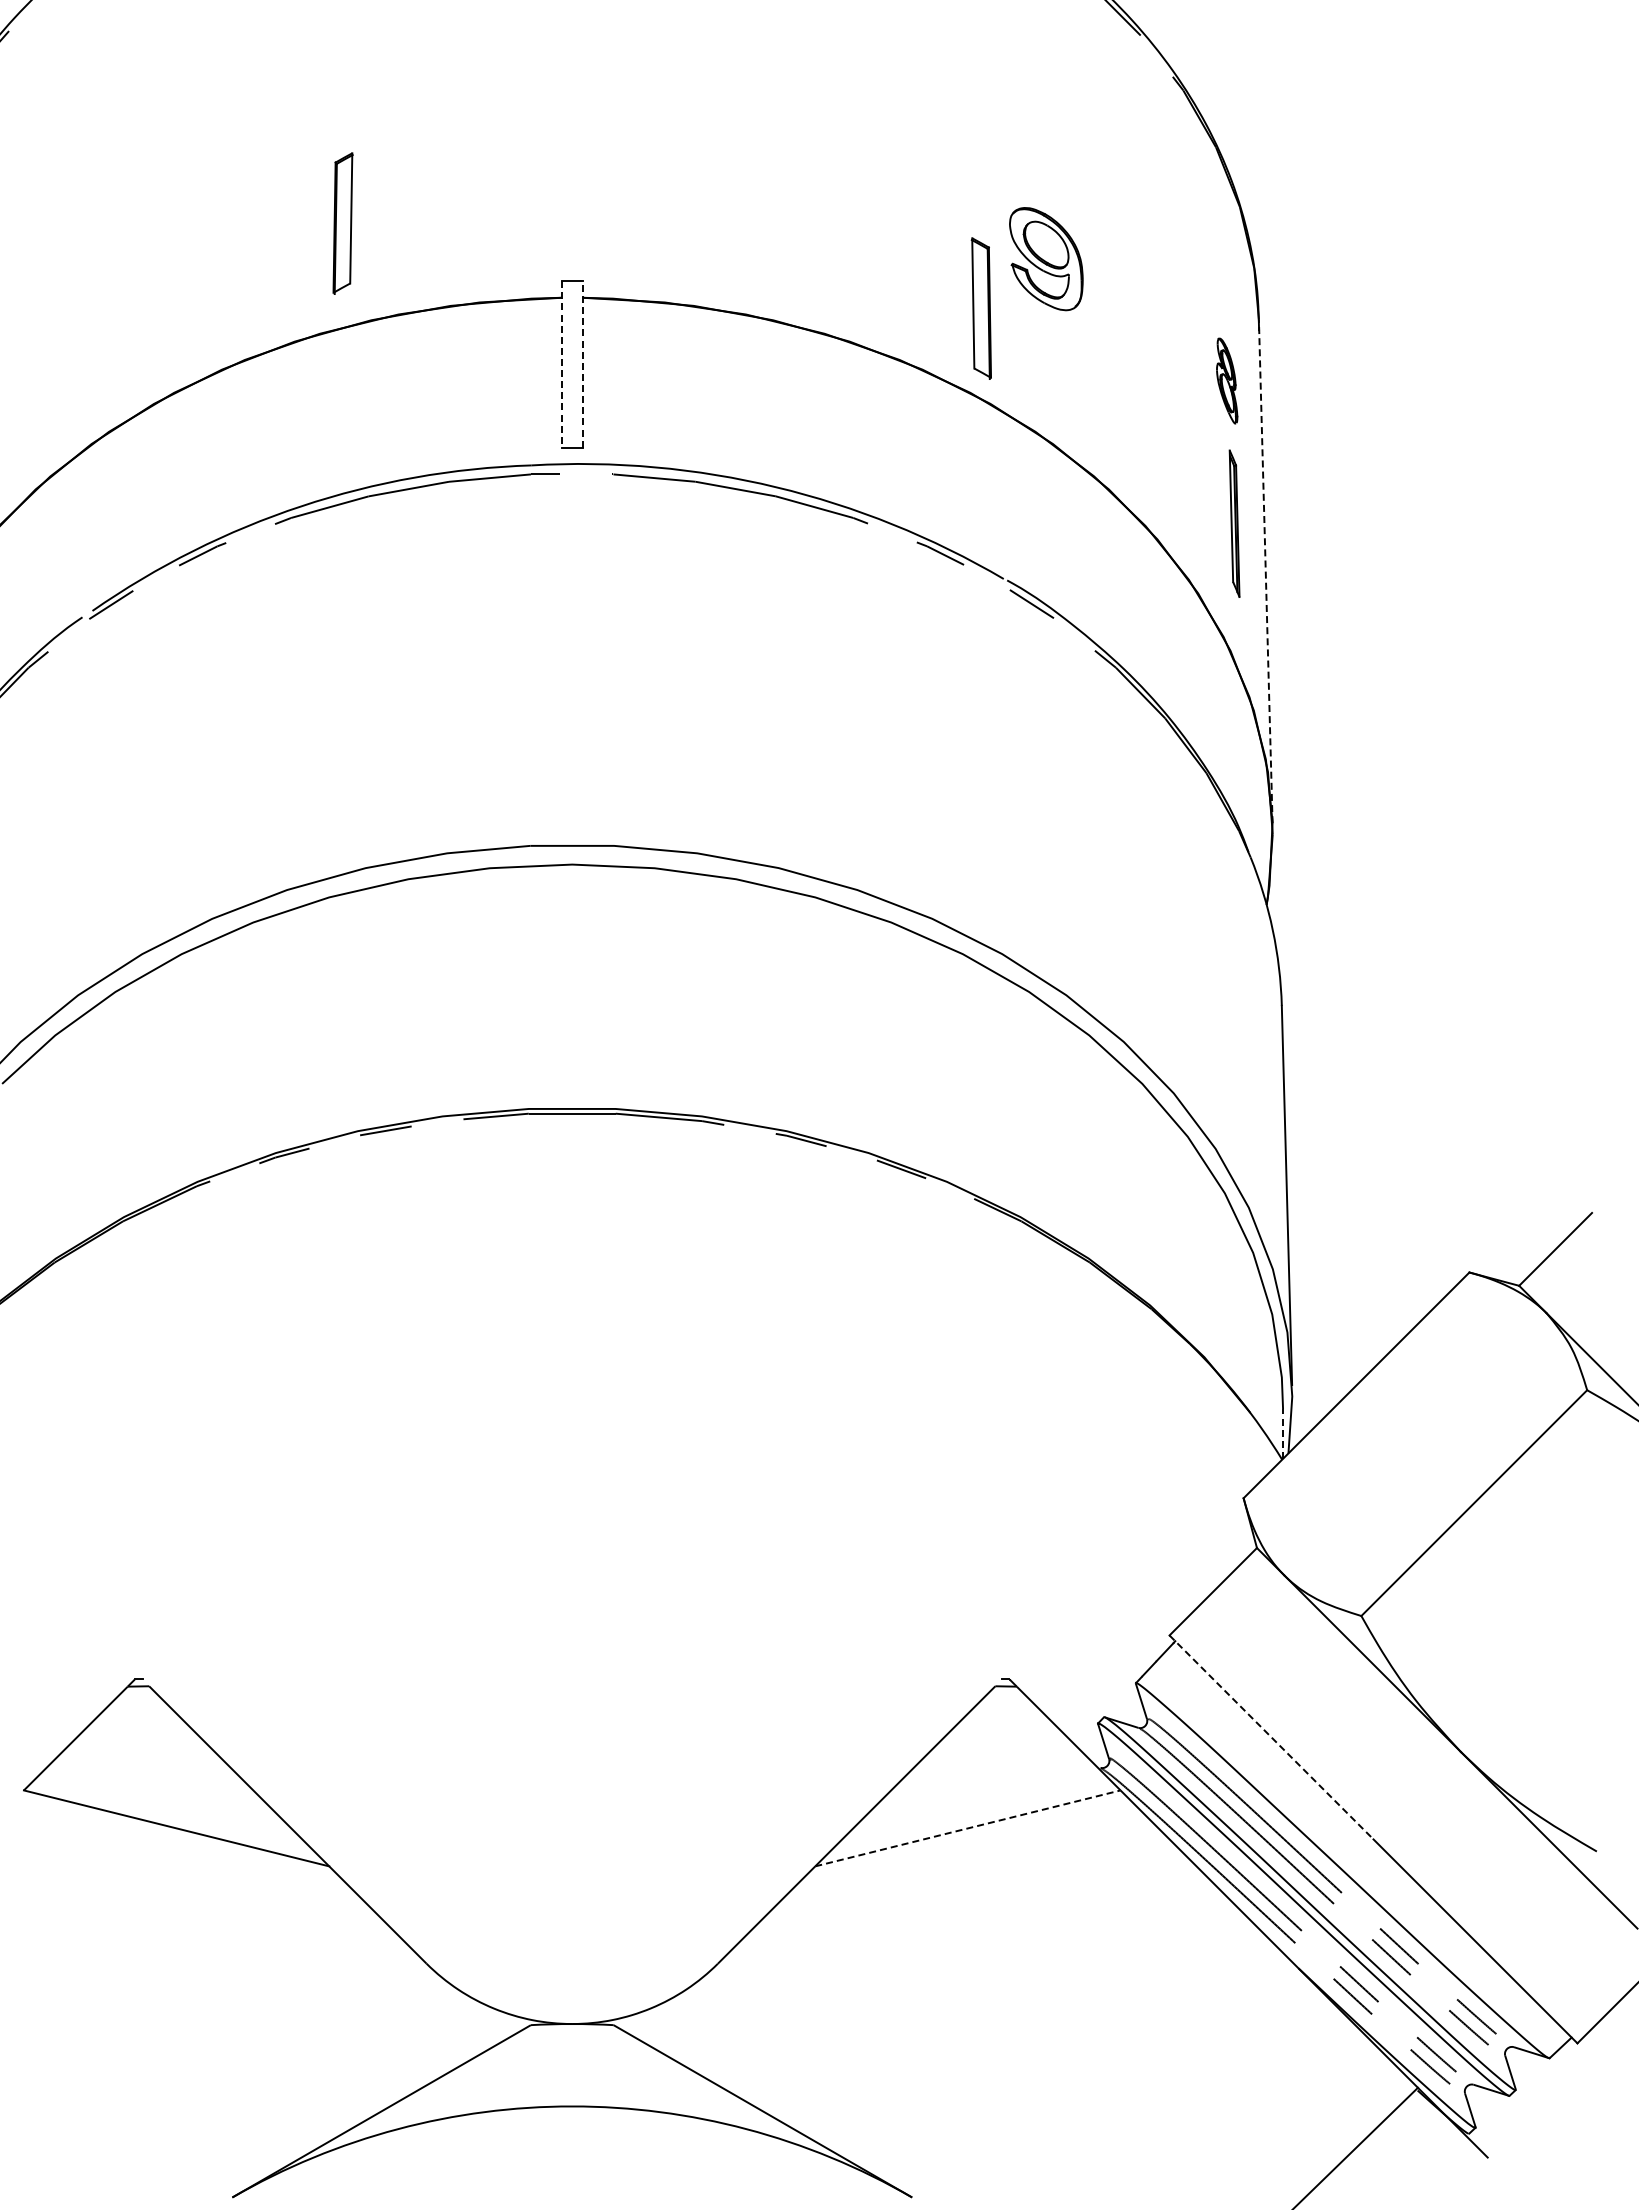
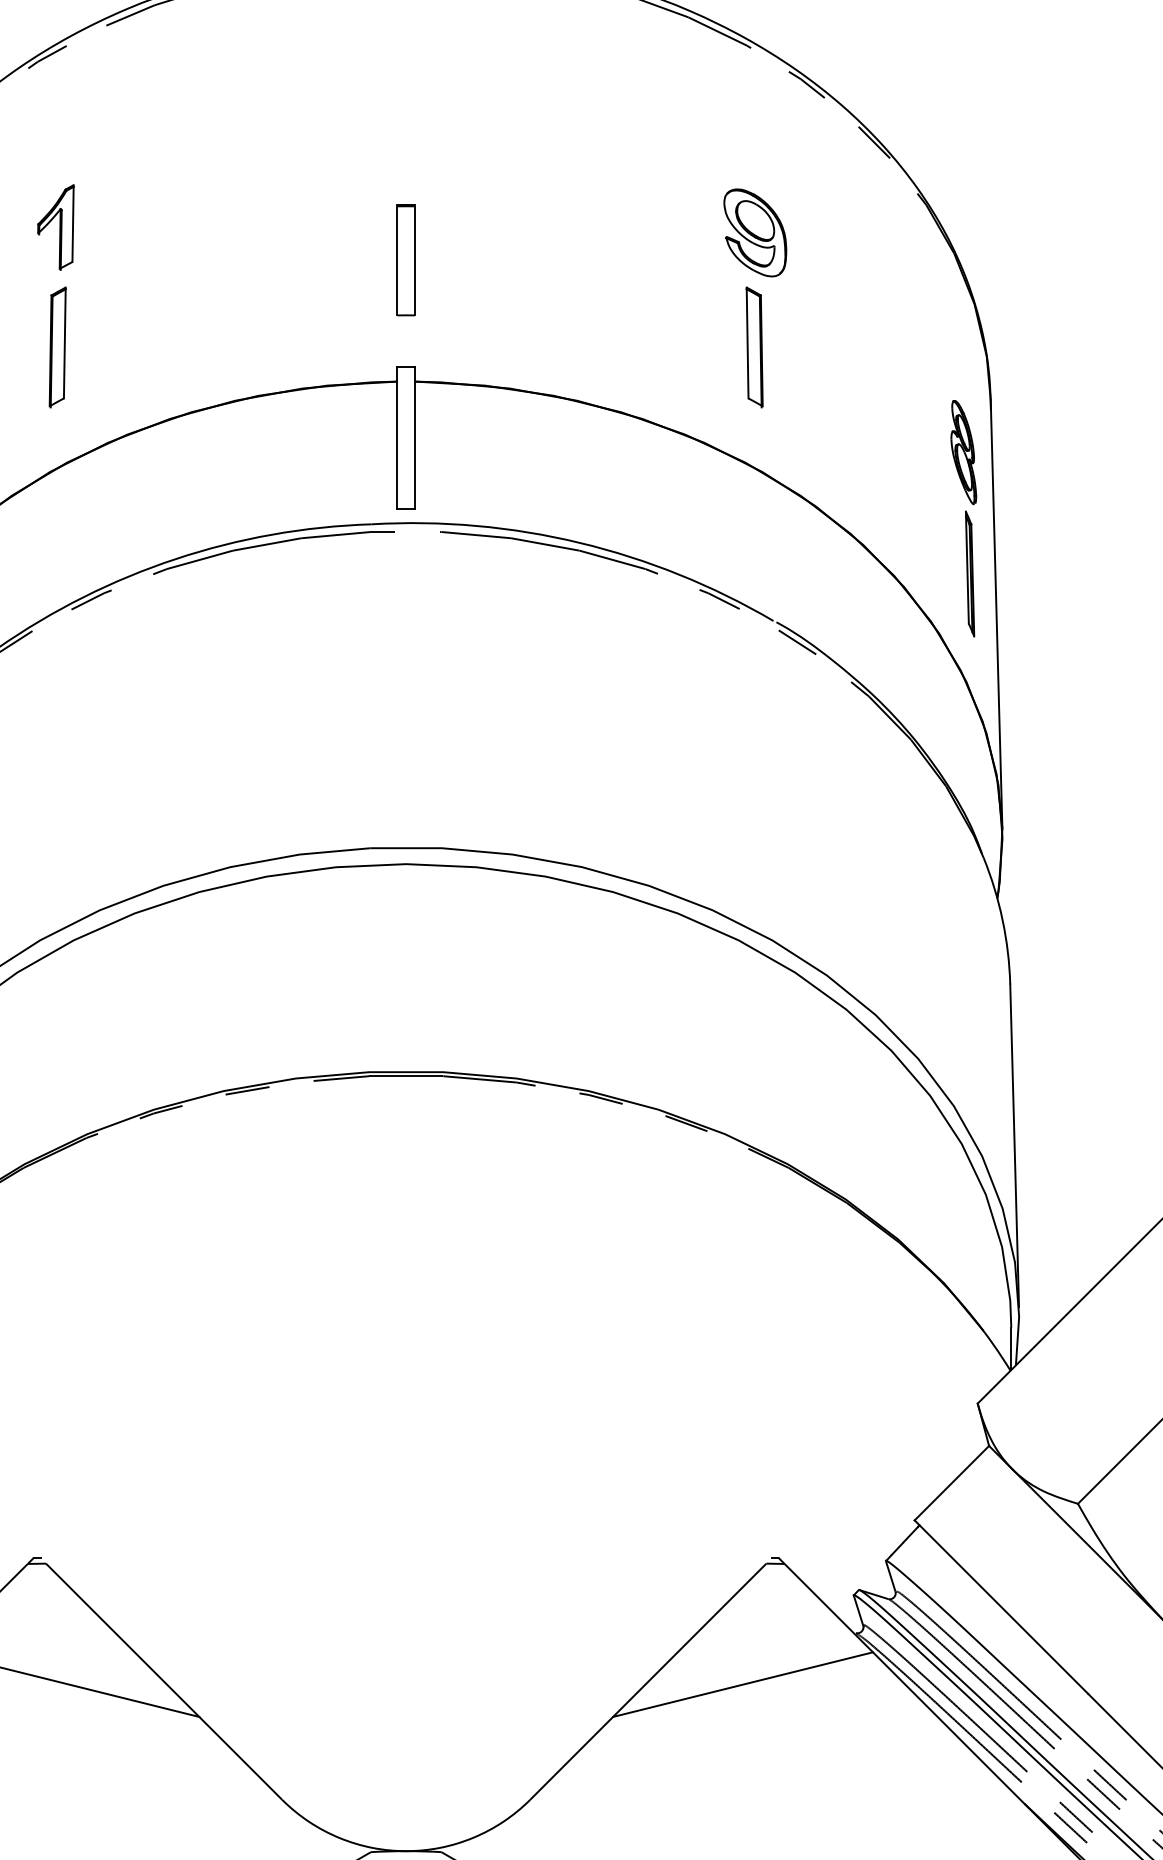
part: (160, 116) -> (55, 227), added
part: (572, 154) -> (406, 259), added
part: (342, 223) -> (57, 347), moved
part: (1046, 259) -> (755, 233), moved
part: (980, 308) -> (753, 347), moved
line: (582, 363) -> (414, 437), dashed -> solid
line: (561, 364) -> (397, 438), dashed -> solid
part: (1226, 380) -> (963, 452), size x1.43
line: (1265, 571) -> (996, 614), dashed -> solid
line: (1283, 1433) -> (1011, 1348), dashed -> solid
line: (1271, 1737) -> (1001, 1607), dashed -> solid
line: (968, 1828) -> (743, 1684), dashed -> solid

